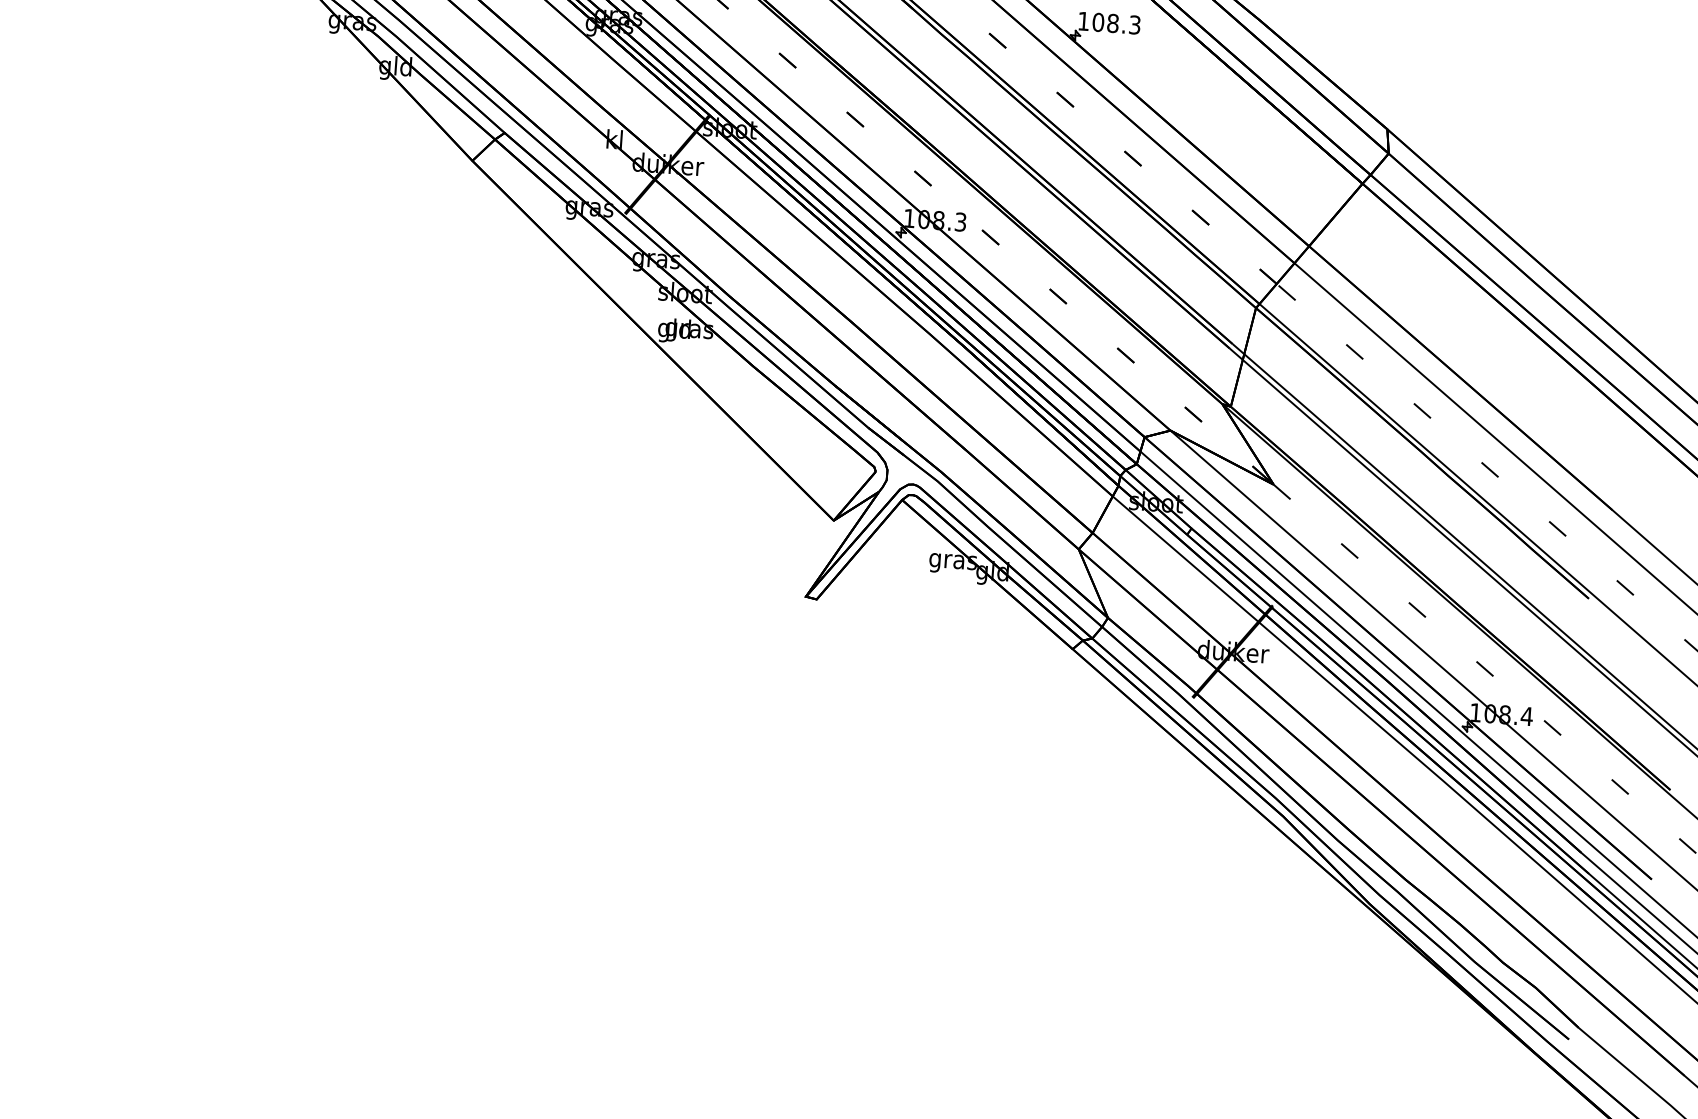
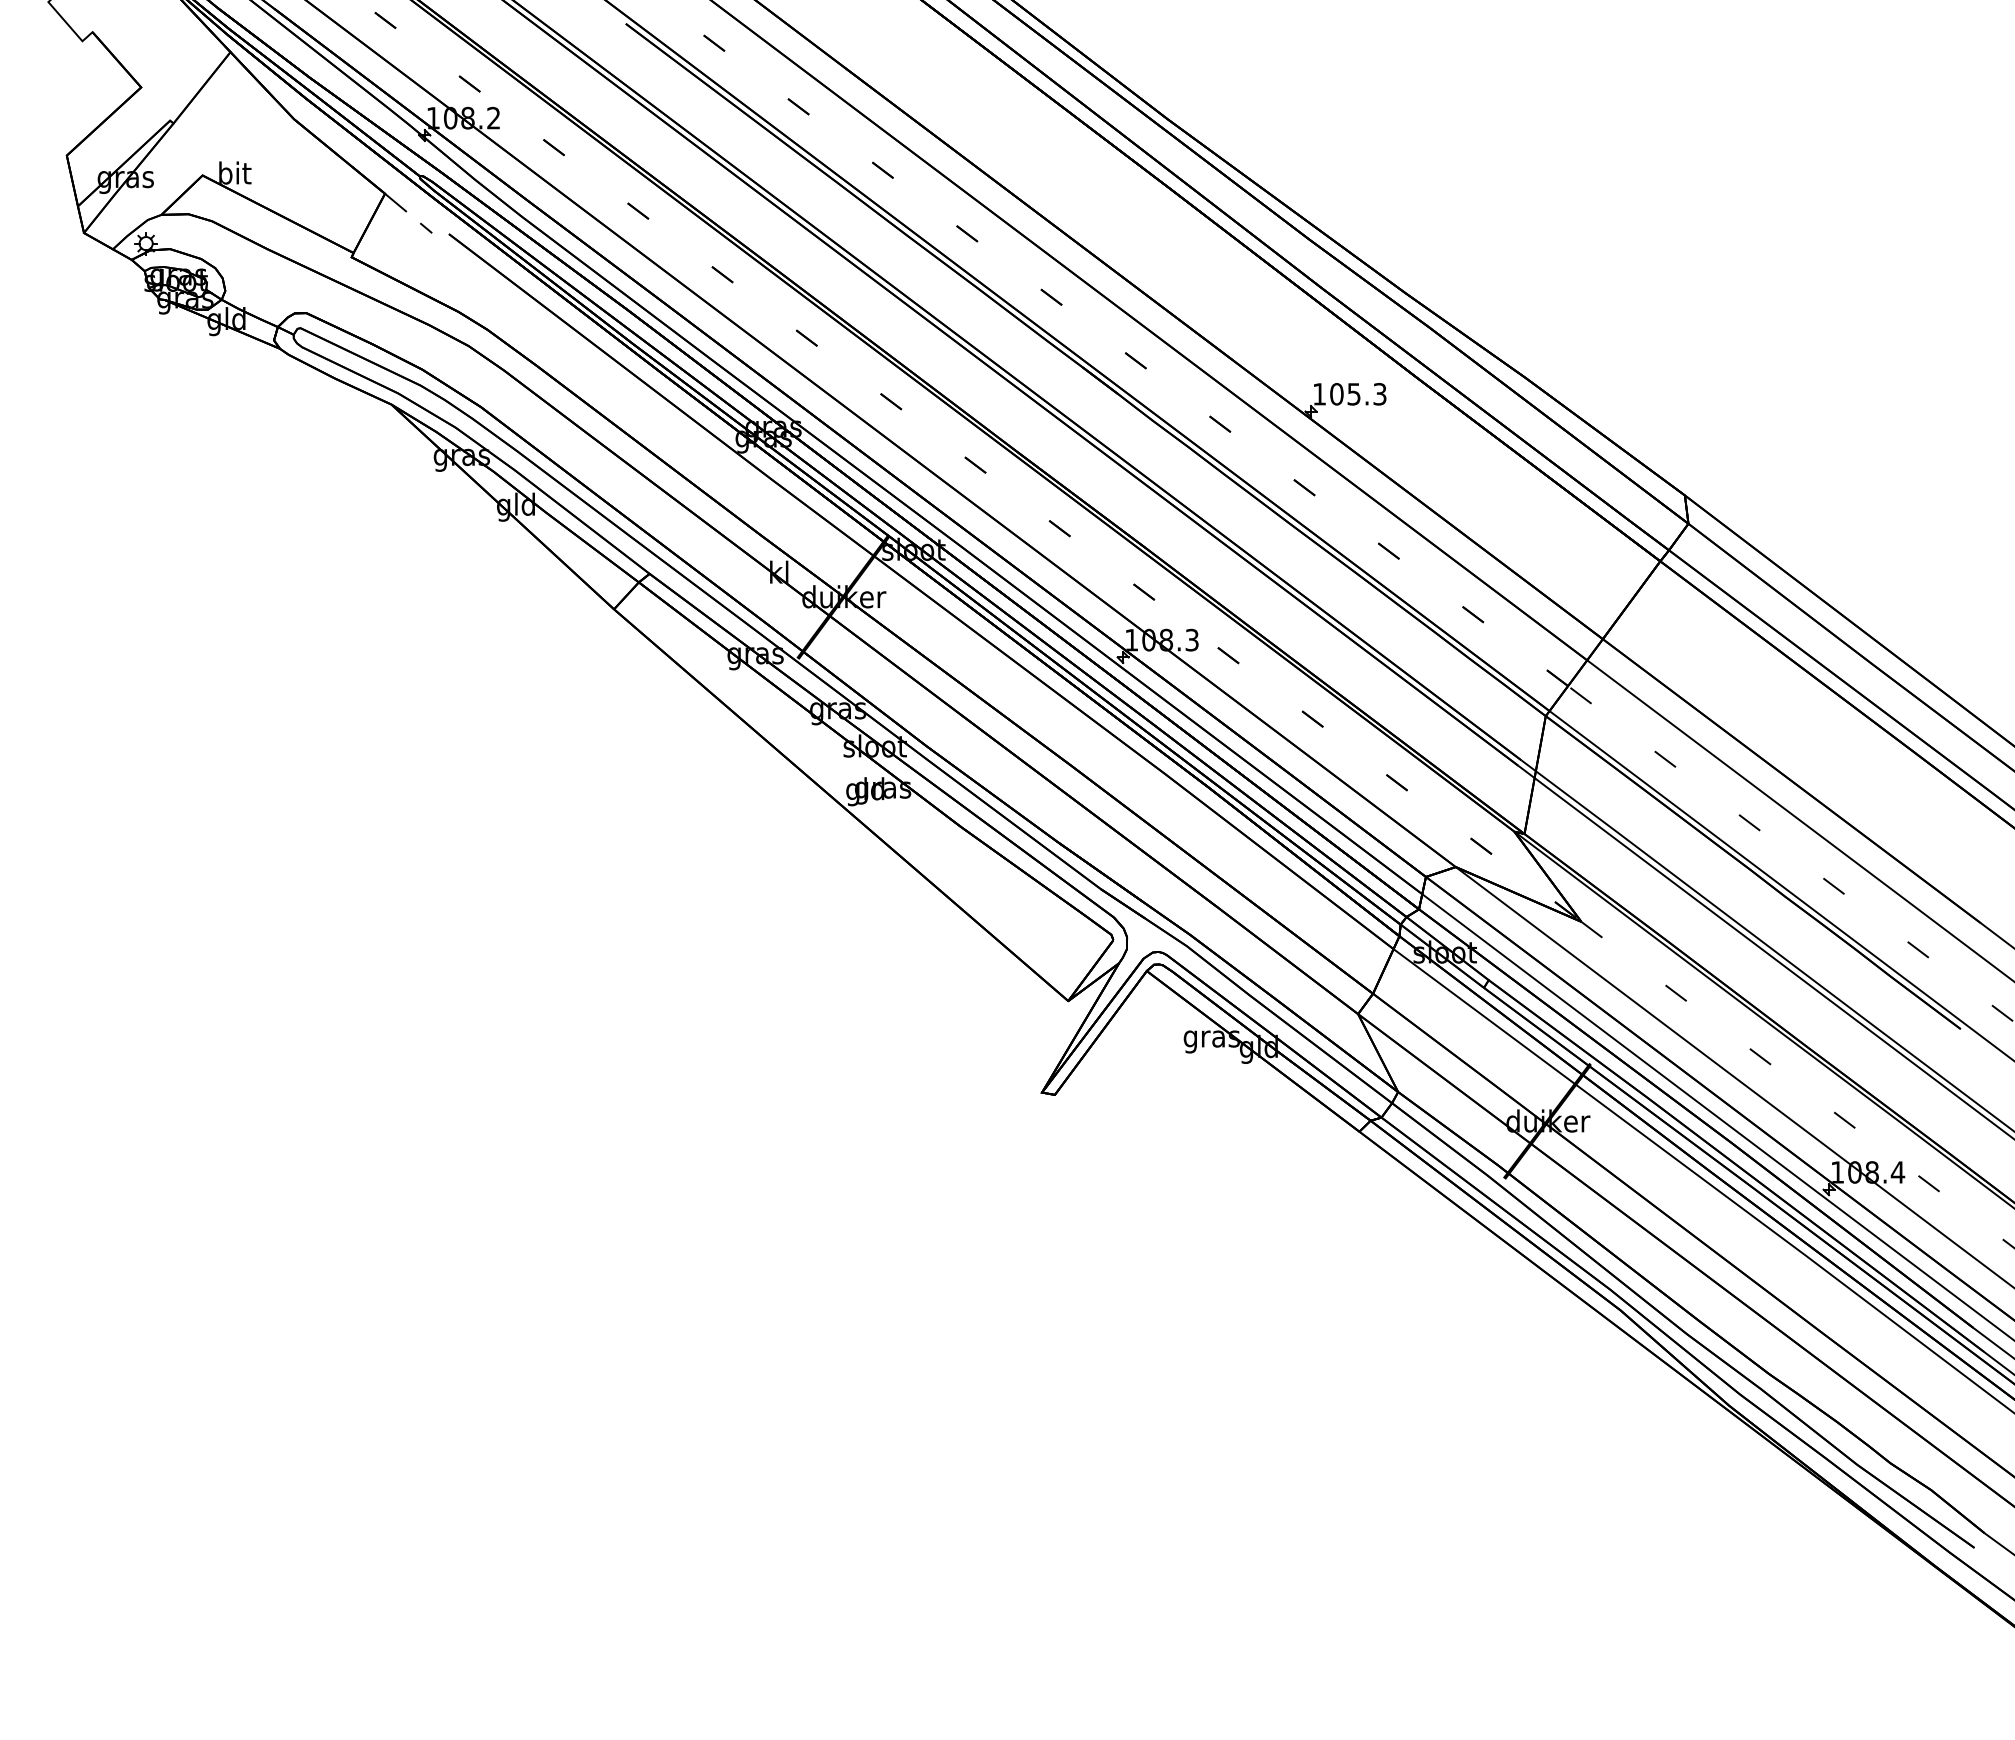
text: (1112, 23) -> (1353, 394), 108.3 -> 105.3

